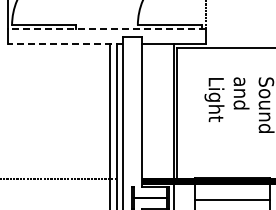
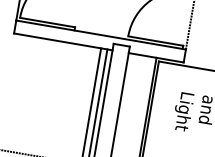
line: (106, 29) -> (100, 35), dashed -> solid
line: (65, 44) -> (63, 42), dashed -> solid

